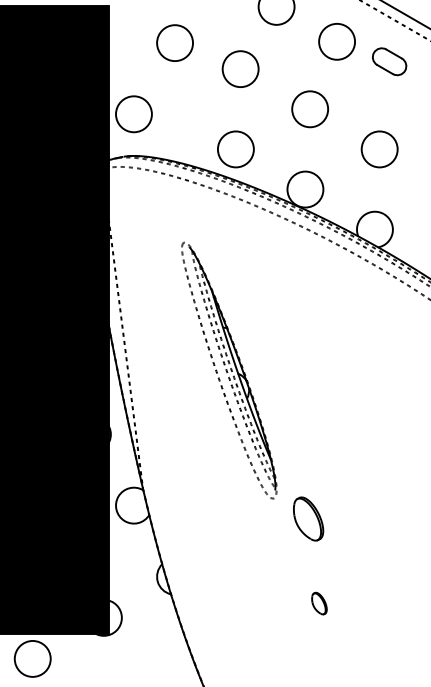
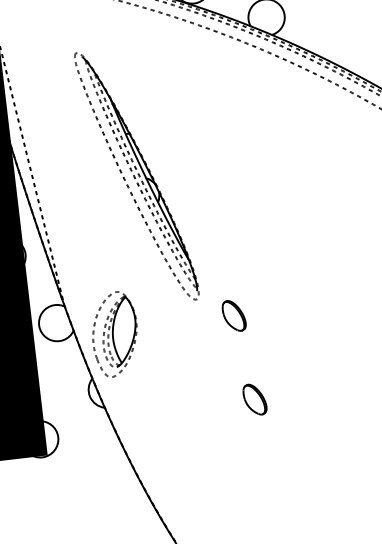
part: (308, 518) -> (233, 315), size x0.71
part: (189, 523) -> (115, 334), added
part: (319, 603) -> (255, 399), size x1.43

